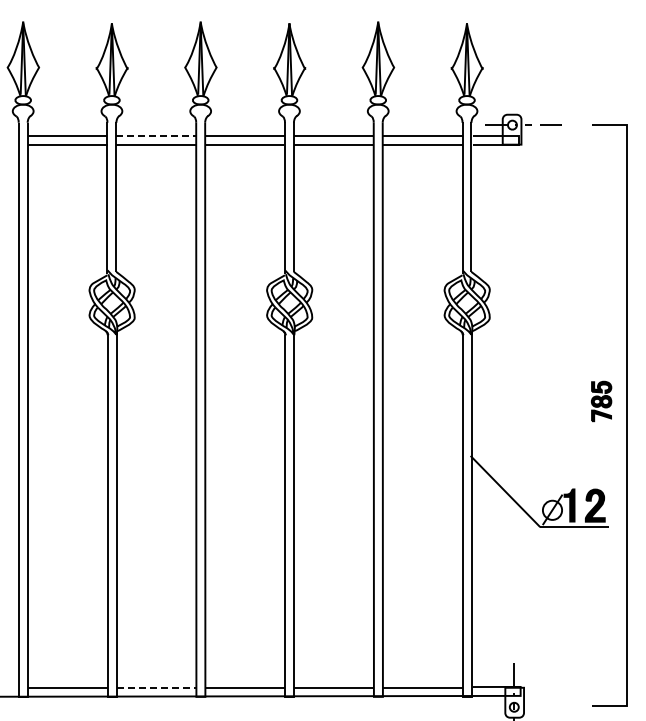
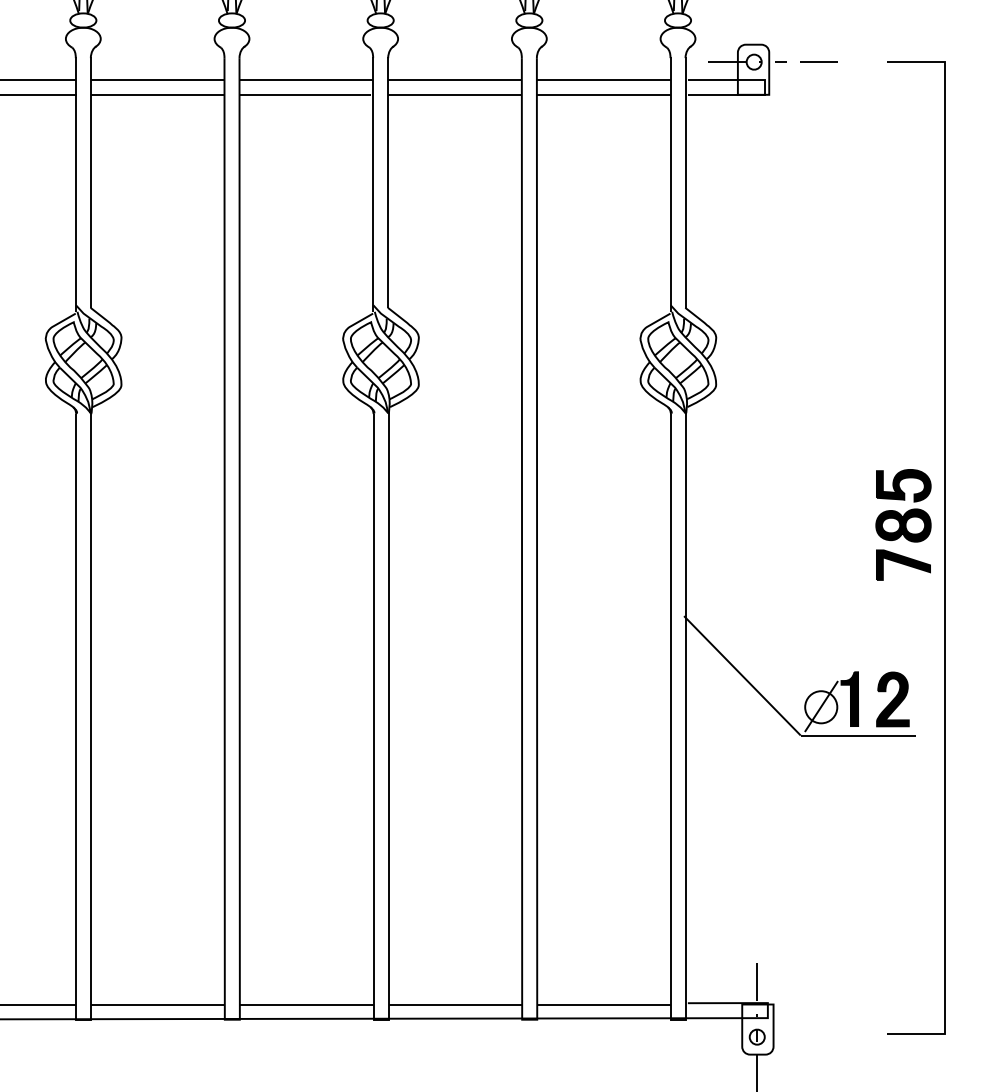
line: (156, 135) -> (157, 79), dashed -> solid
part: (601, 401) -> (903, 524), size x1.67
line: (156, 687) -> (157, 1004), dashed -> solid

